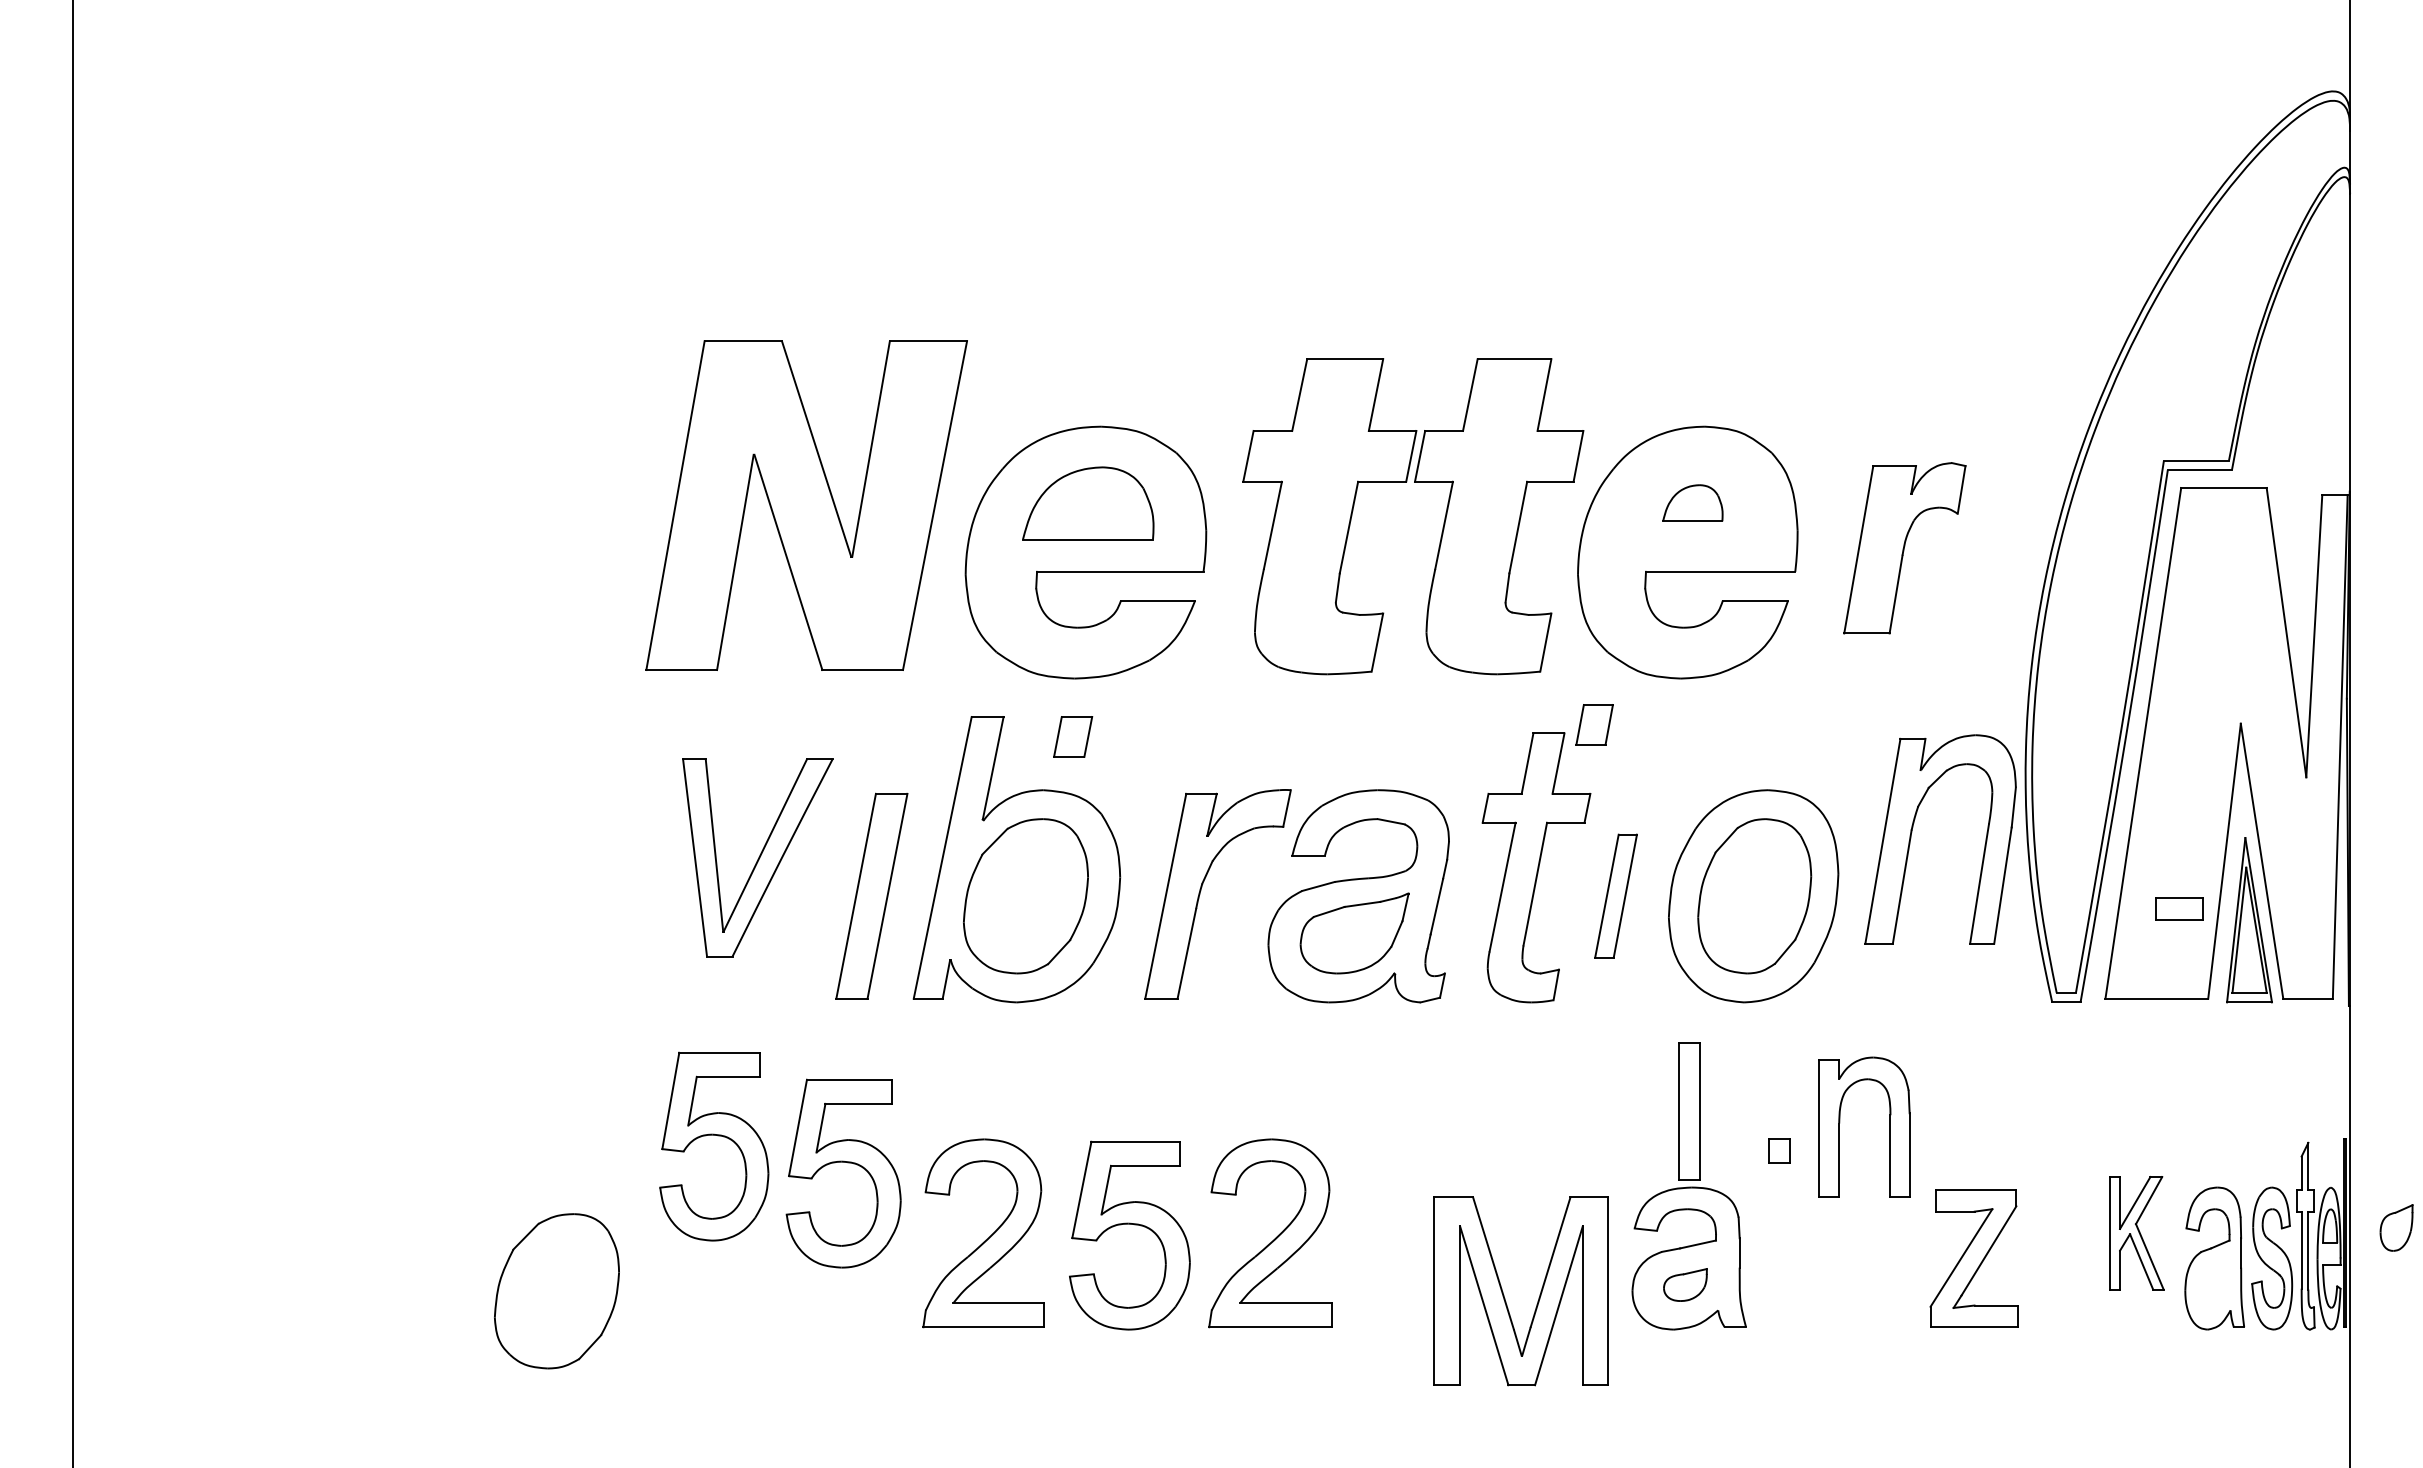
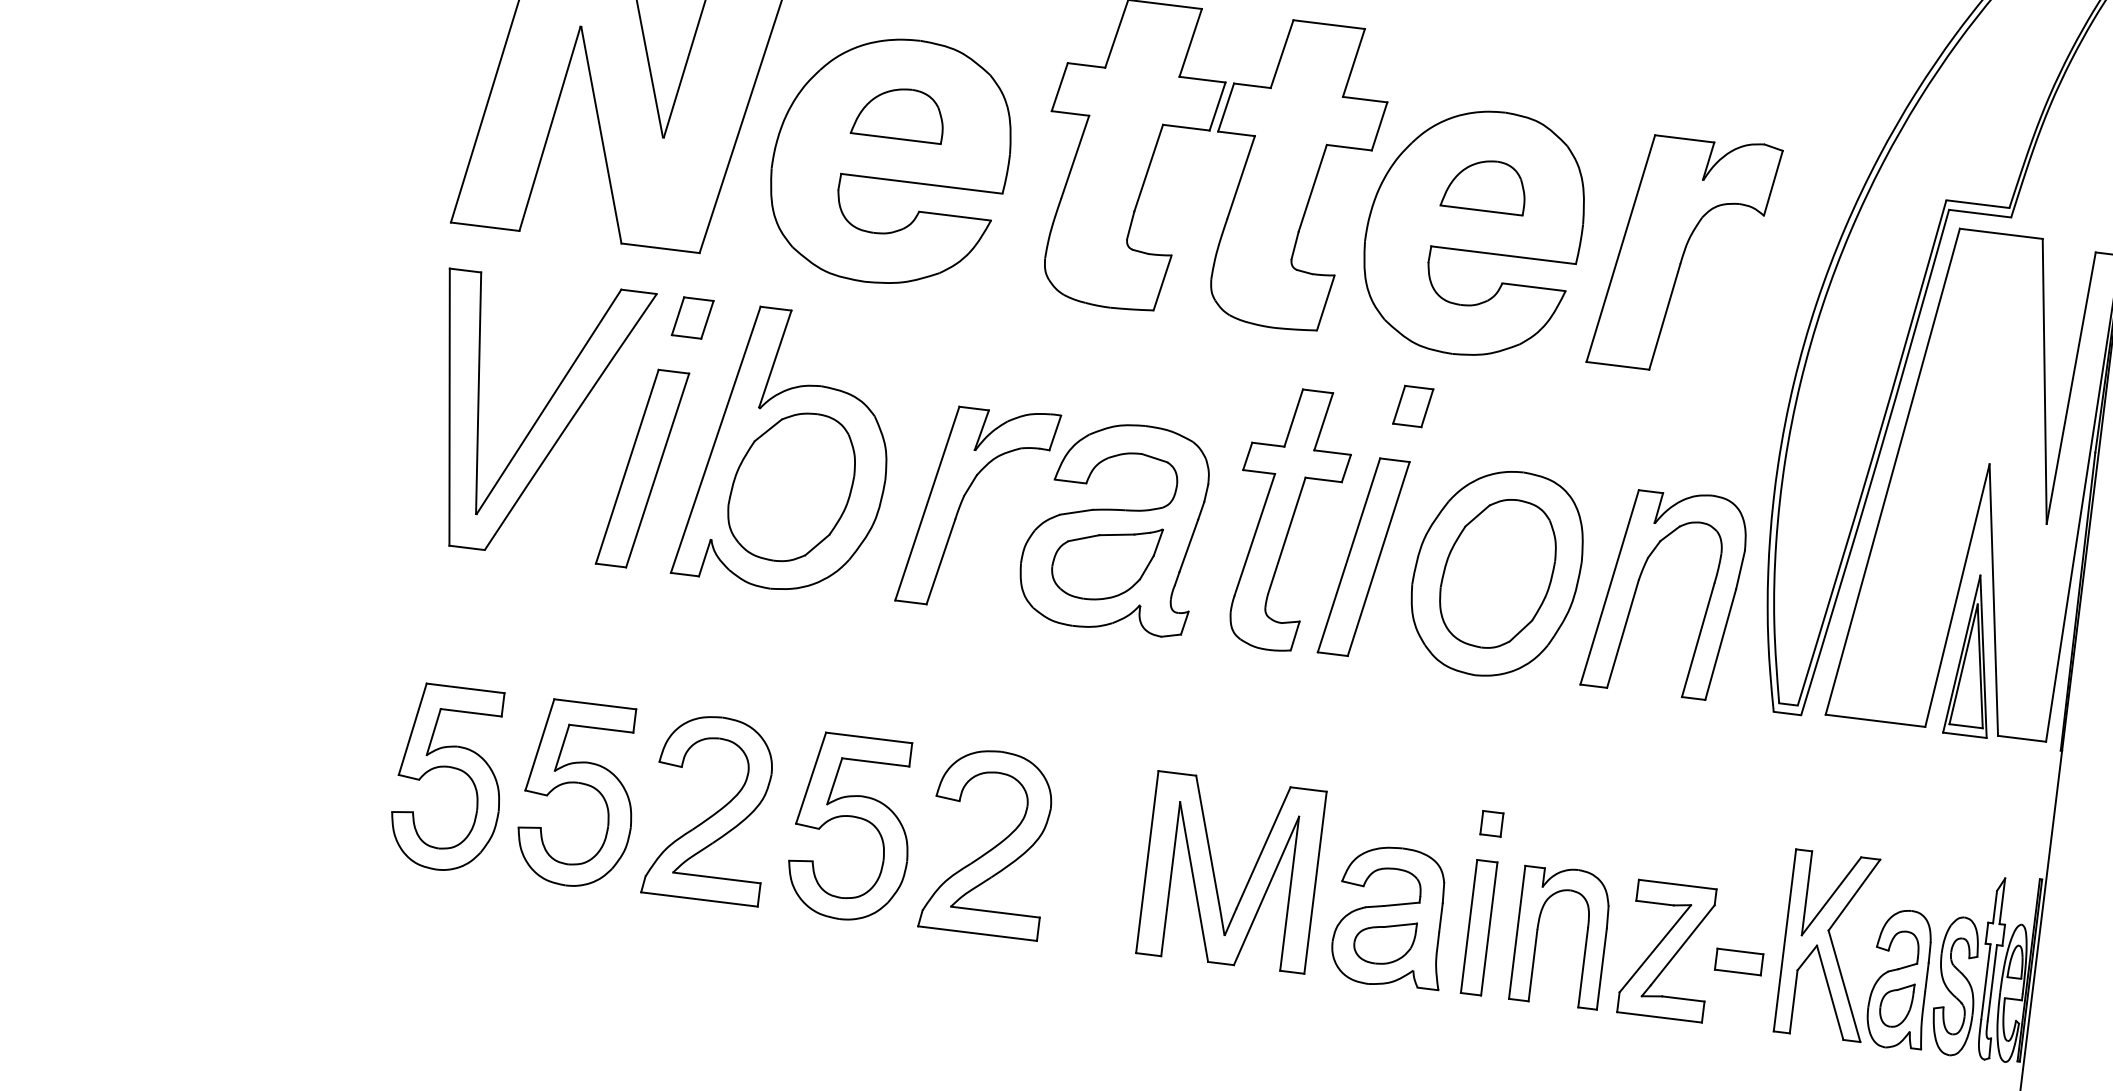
part: (1088, 502) -> (899, 112), size x0.71
part: (1692, 502) -> (1484, 184), size x1.43
part: (1904, 547) -> (1684, 253), size x1.43
part: (1594, 724) -> (1413, 406), moved
part: (1073, 736) -> (693, 317), moved
part: (1912, 832) -> (1639, 582), moved
part: (757, 857) -> (536, 417), size x1.43
part: (1615, 895) -> (1363, 556), size x1.67
part: (2179, 908) -> (1739, 961), moved
part: (1689, 1111) -> (1478, 927), moved
part: (1840, 1122) -> (1538, 929), moved
part: (717, 1136) -> (453, 769), moved
part: (847, 1163) -> (583, 785), moved
part: (2396, 1227) -> (1896, 1004), moved
part: (2136, 1233) -> (1827, 945), size x1.67
part: (1685, 1284) -> (1384, 941), size x1.43
part: (556, 1291) -> (289, 814), removed
part: (1504, 1295) -> (1214, 874), moved

